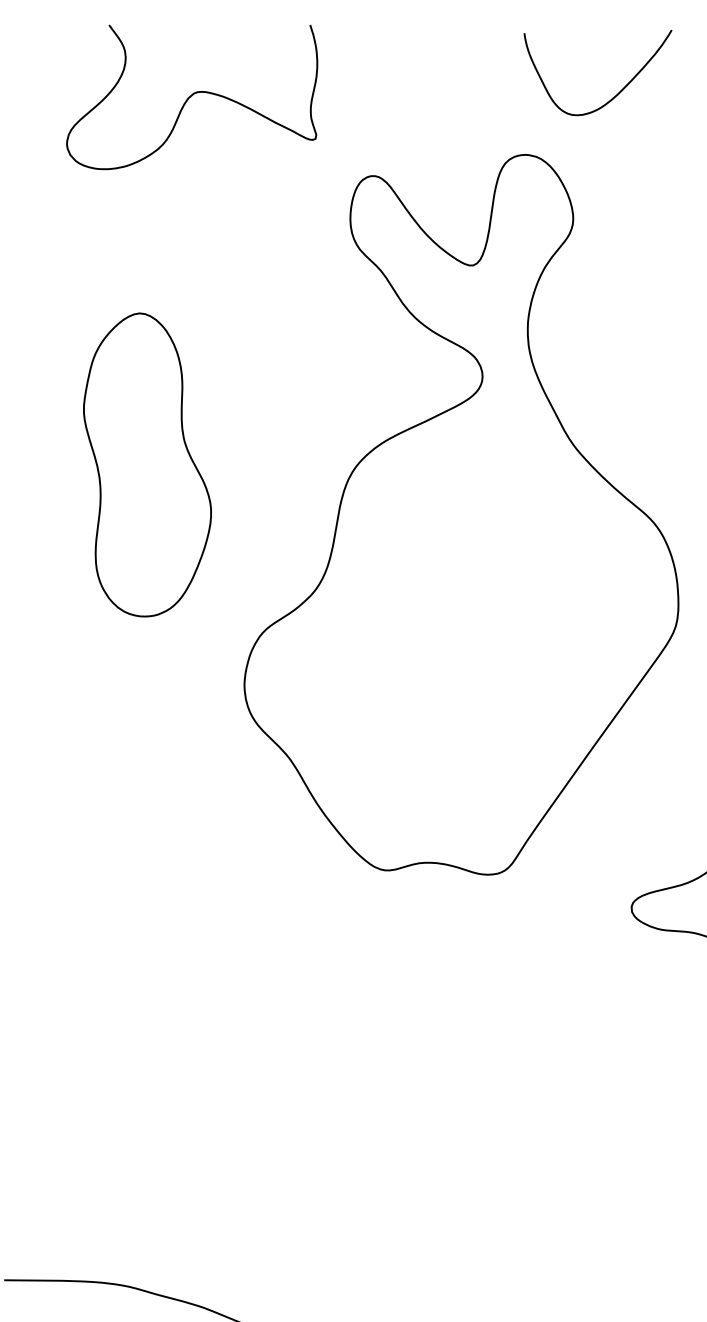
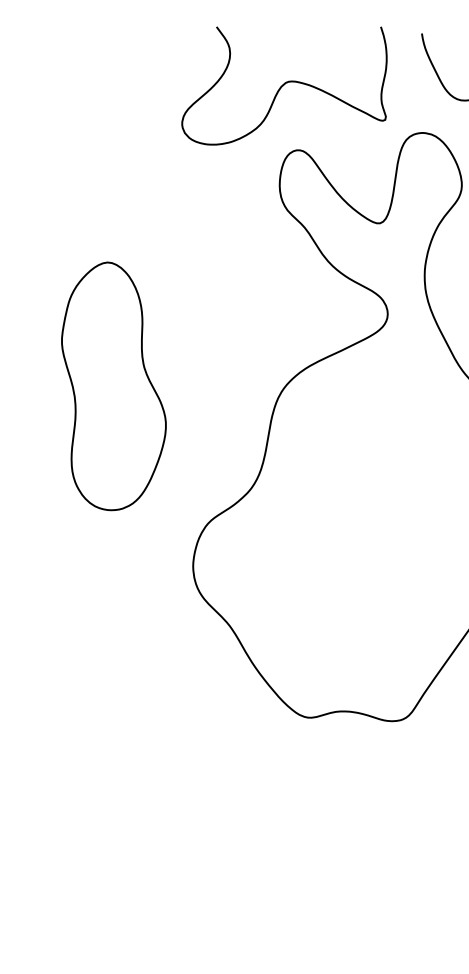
curve: (192, 96) -> (284, 85), moved

